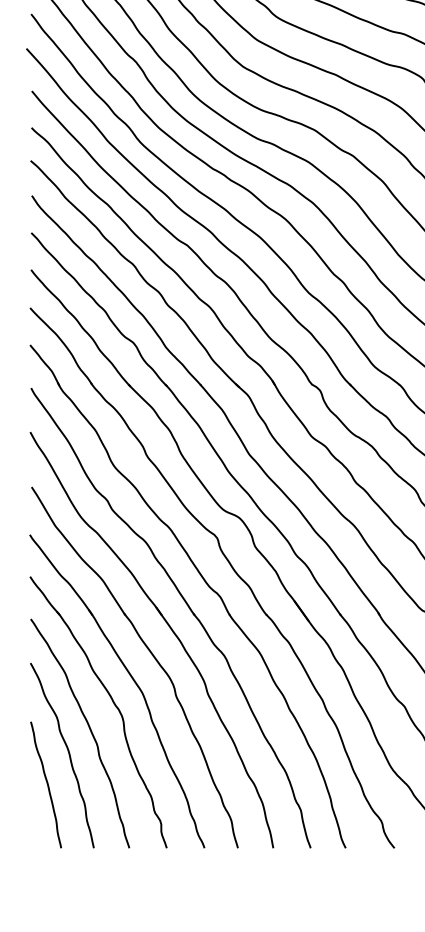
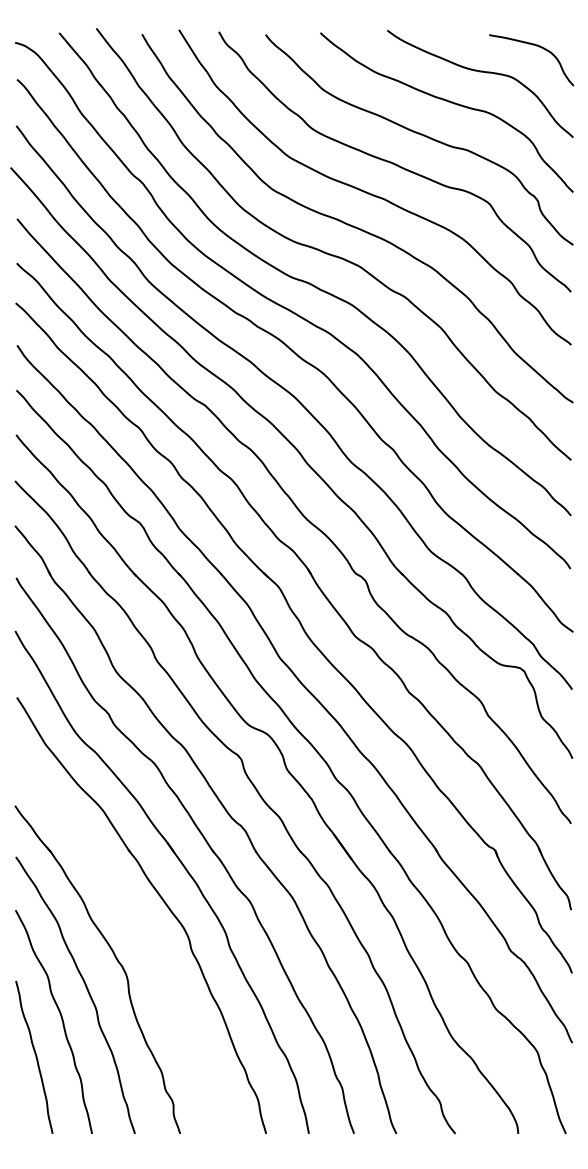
part: (133, 680) -> (139, 931), removed

